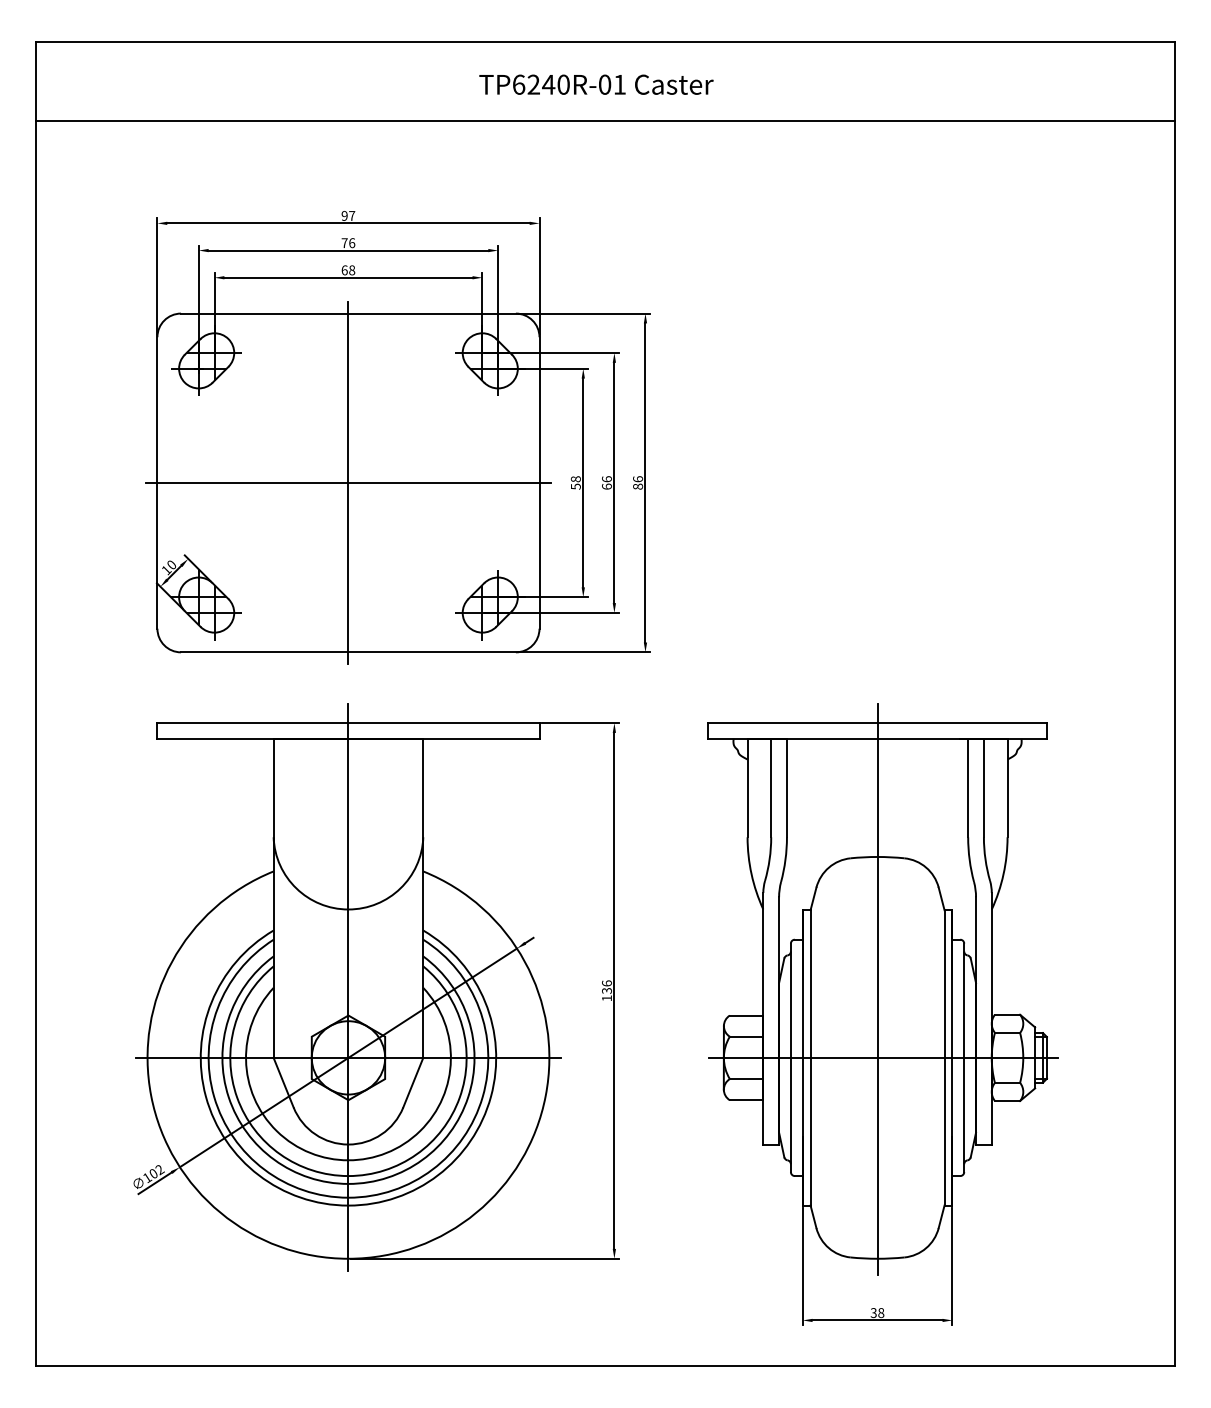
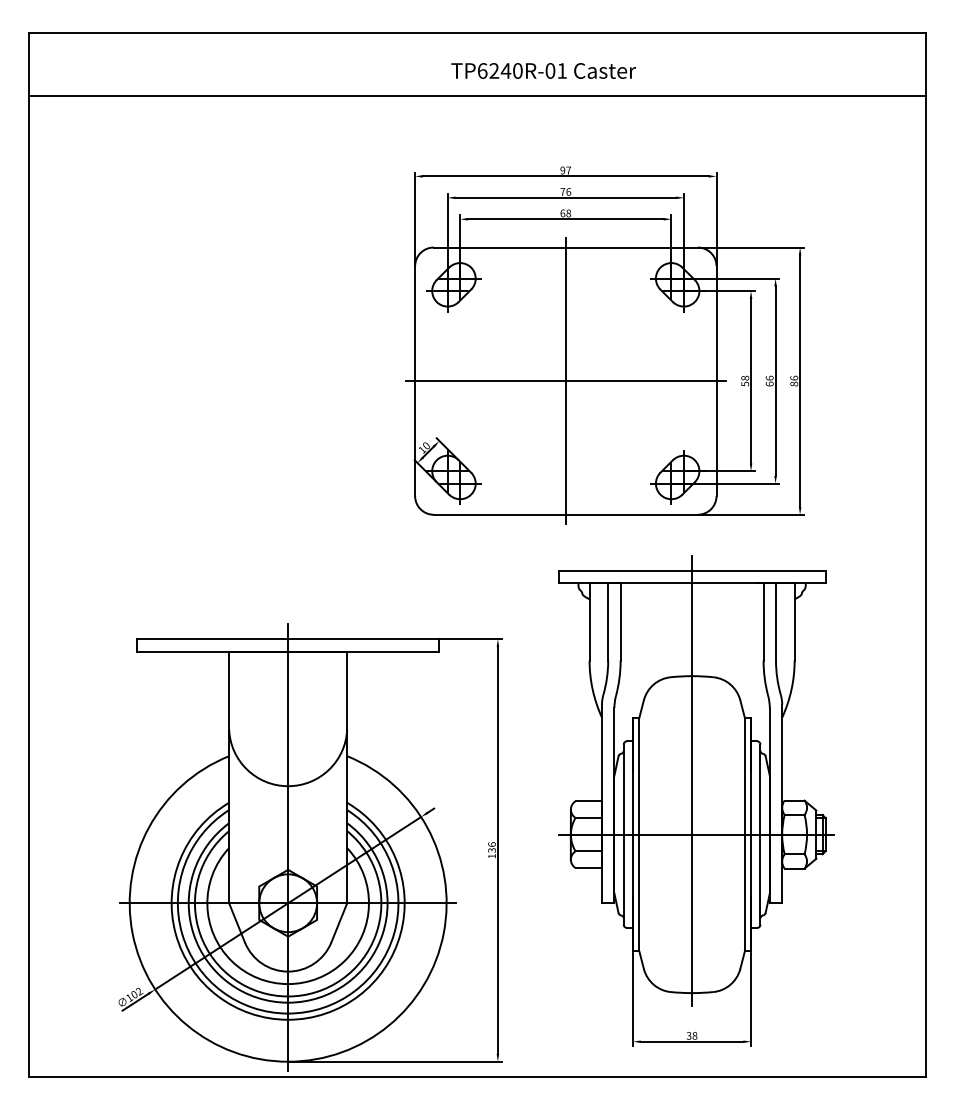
text: (596, 84) -> (543, 70), moved
part: (397, 437) -> (604, 345), moved
part: (376, 987) -> (310, 847), moved

